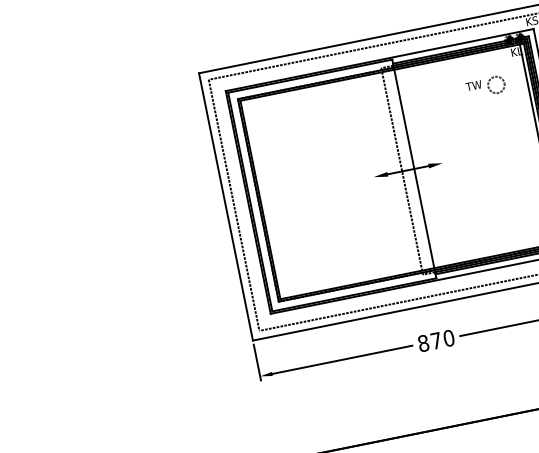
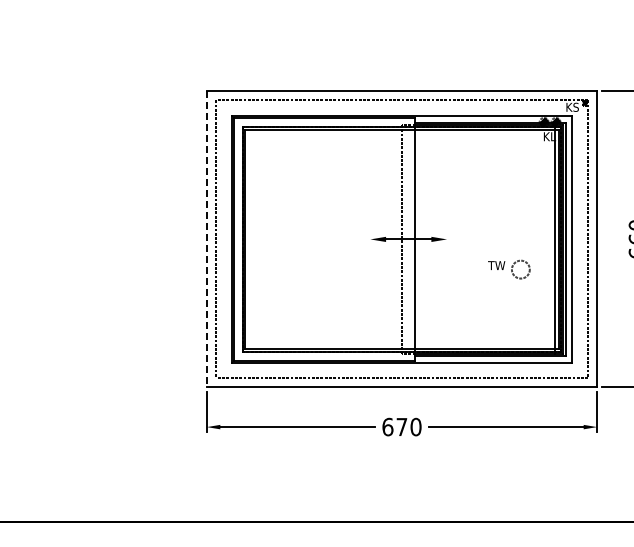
part: (486, 86) -> (509, 269), moved
line: (225, 207) -> (206, 239), solid -> dashed
text: (423, 342) -> (387, 426), 870 -> 670

